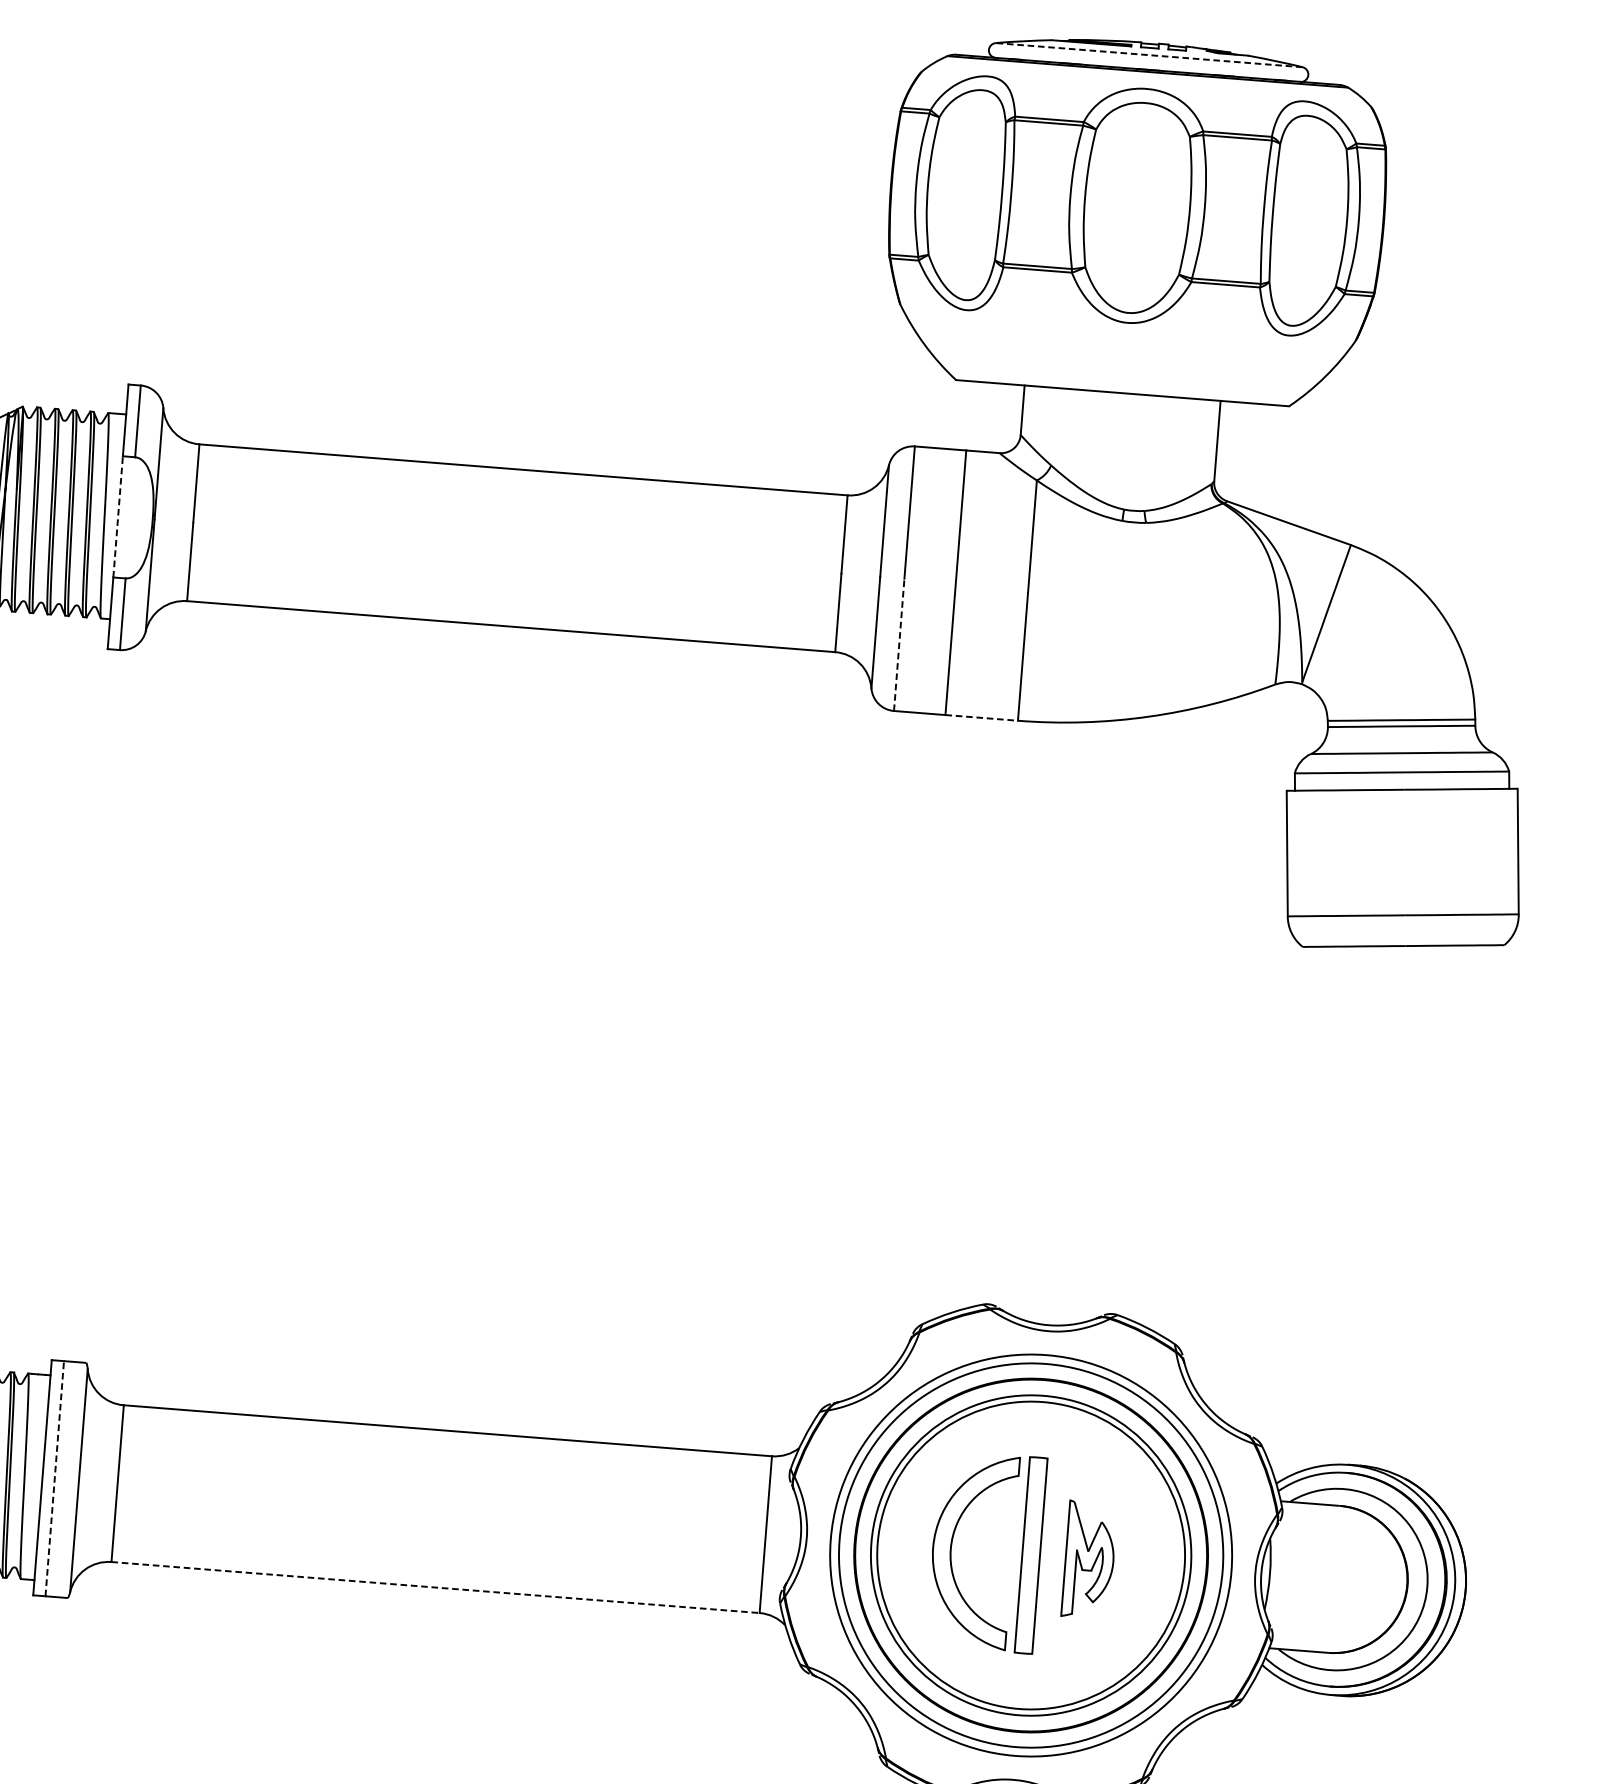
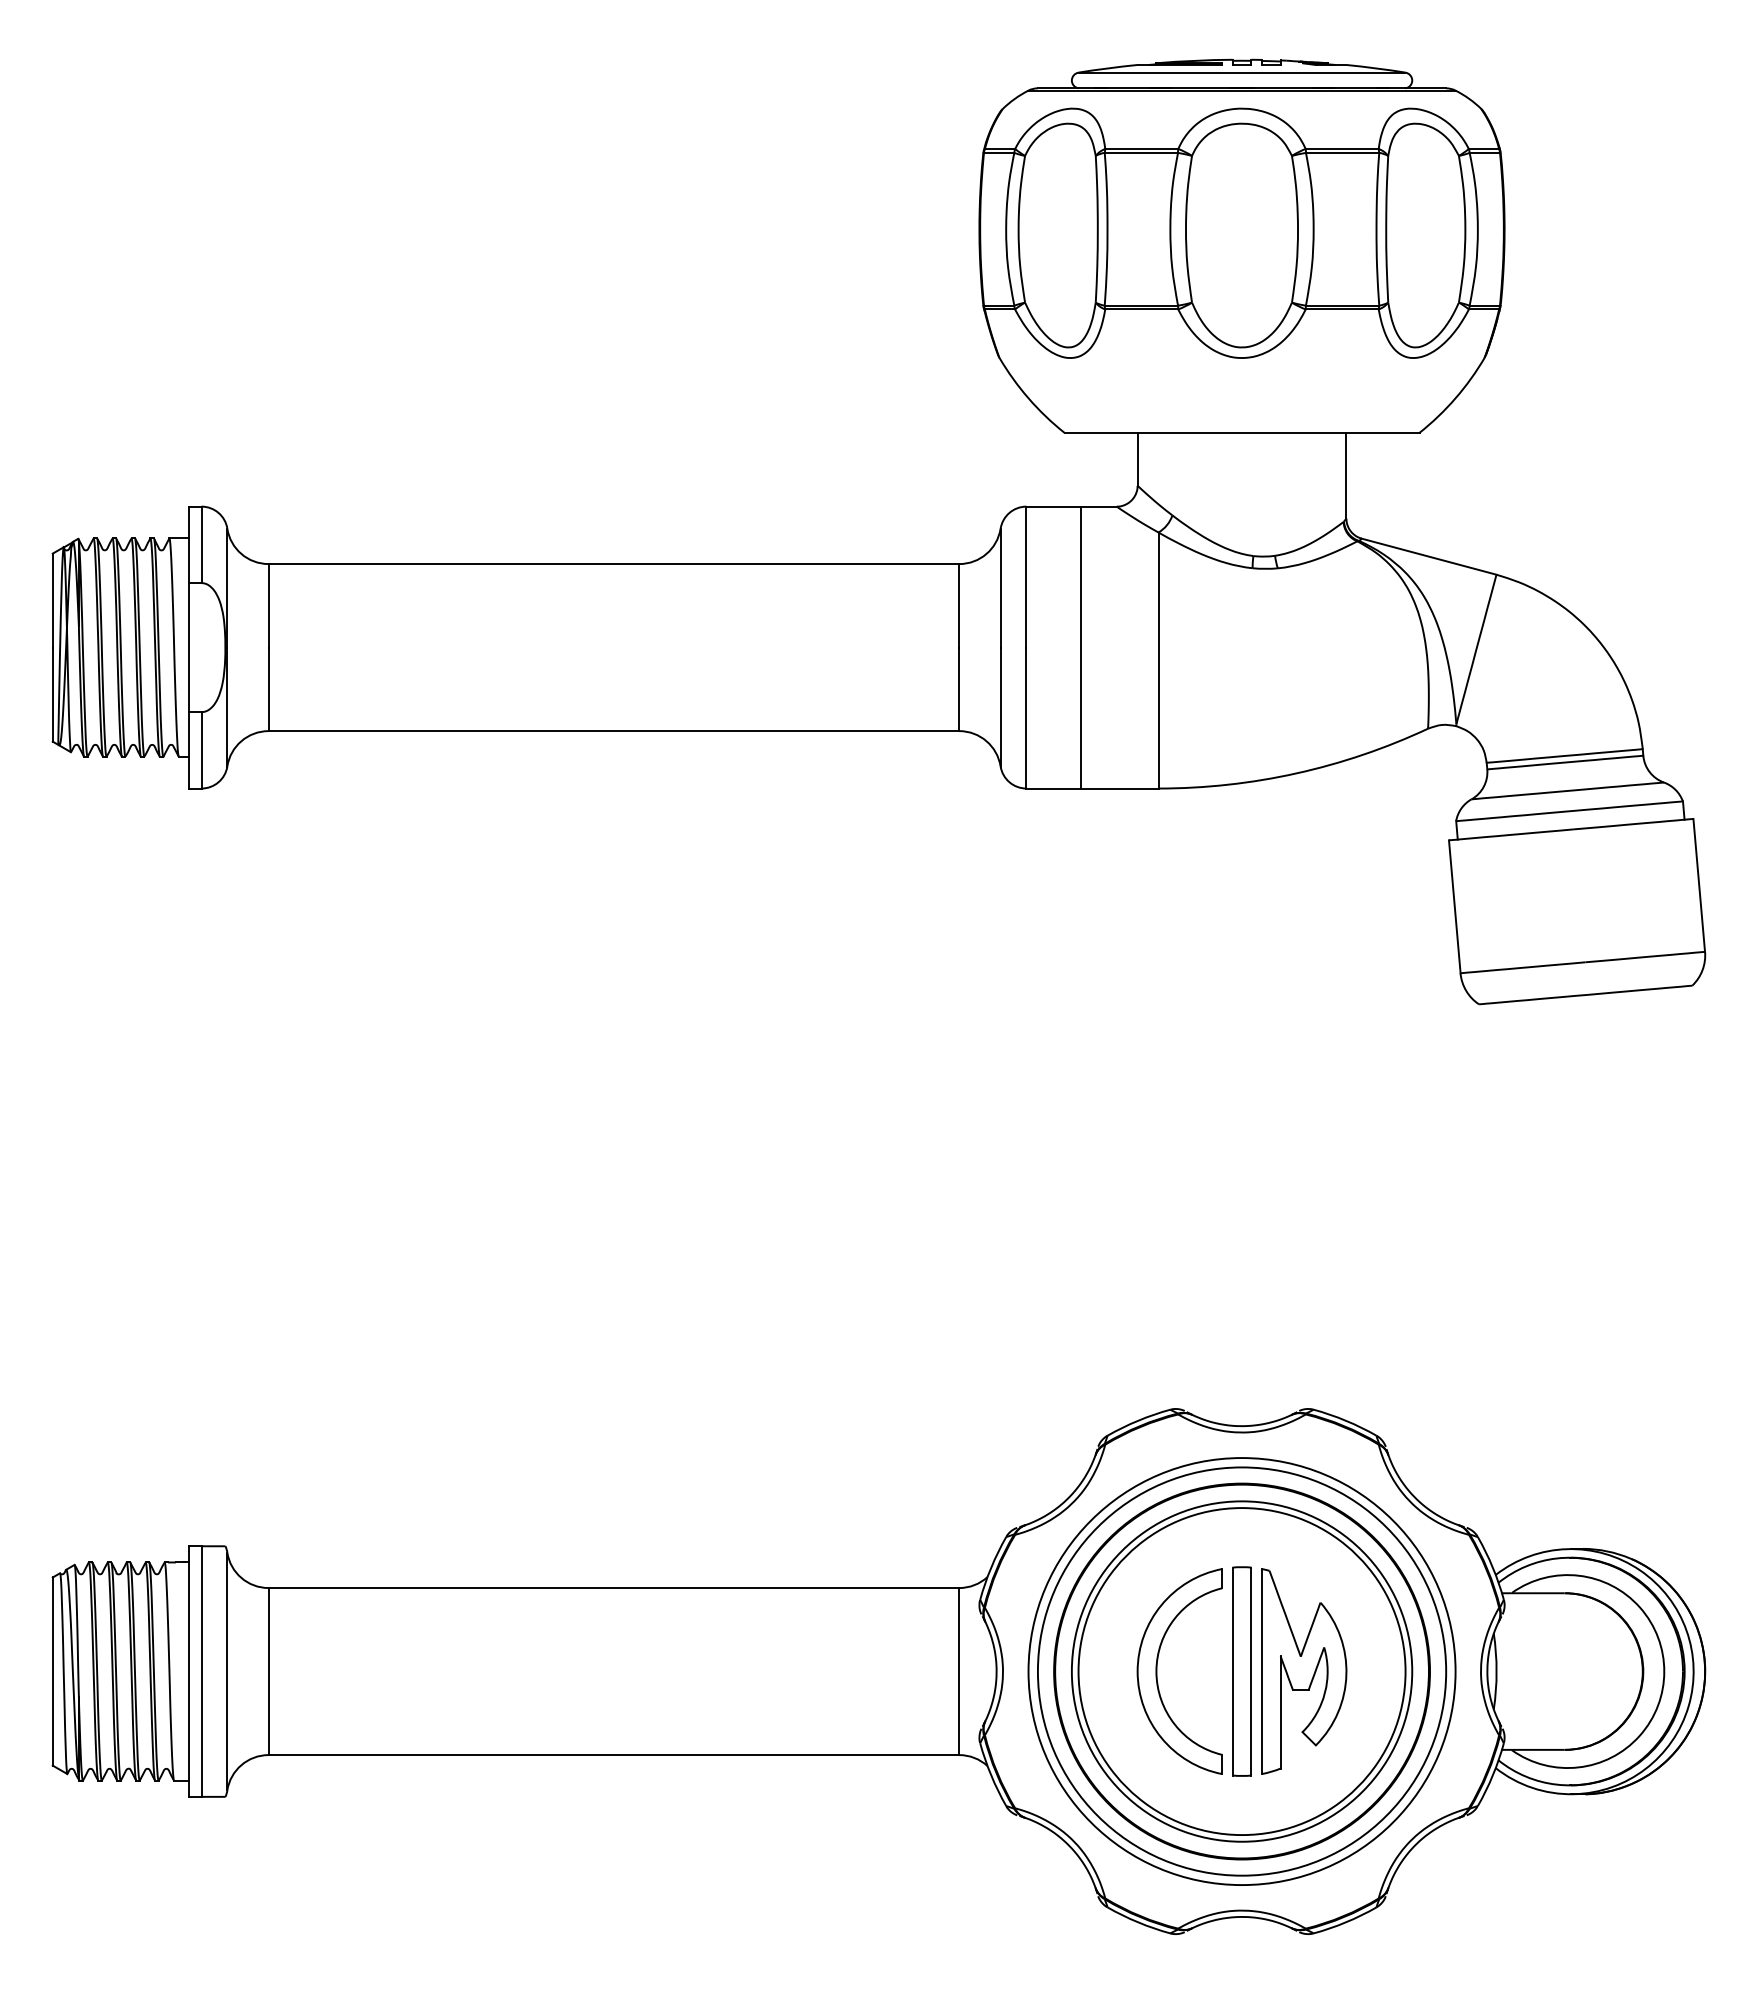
line: (1148, 54) -> (1241, 72), dashed -> solid
line: (118, 516) -> (188, 647), dashed -> solid
line: (899, 644) -> (1026, 717), dashed -> solid
line: (981, 717) -> (1119, 788), dashed -> solid
line: (54, 1478) -> (201, 1671), dashed -> solid
part: (1089, 1560) -> (1304, 1671), size x1.67
line: (436, 1587) -> (614, 1755), dashed -> solid

